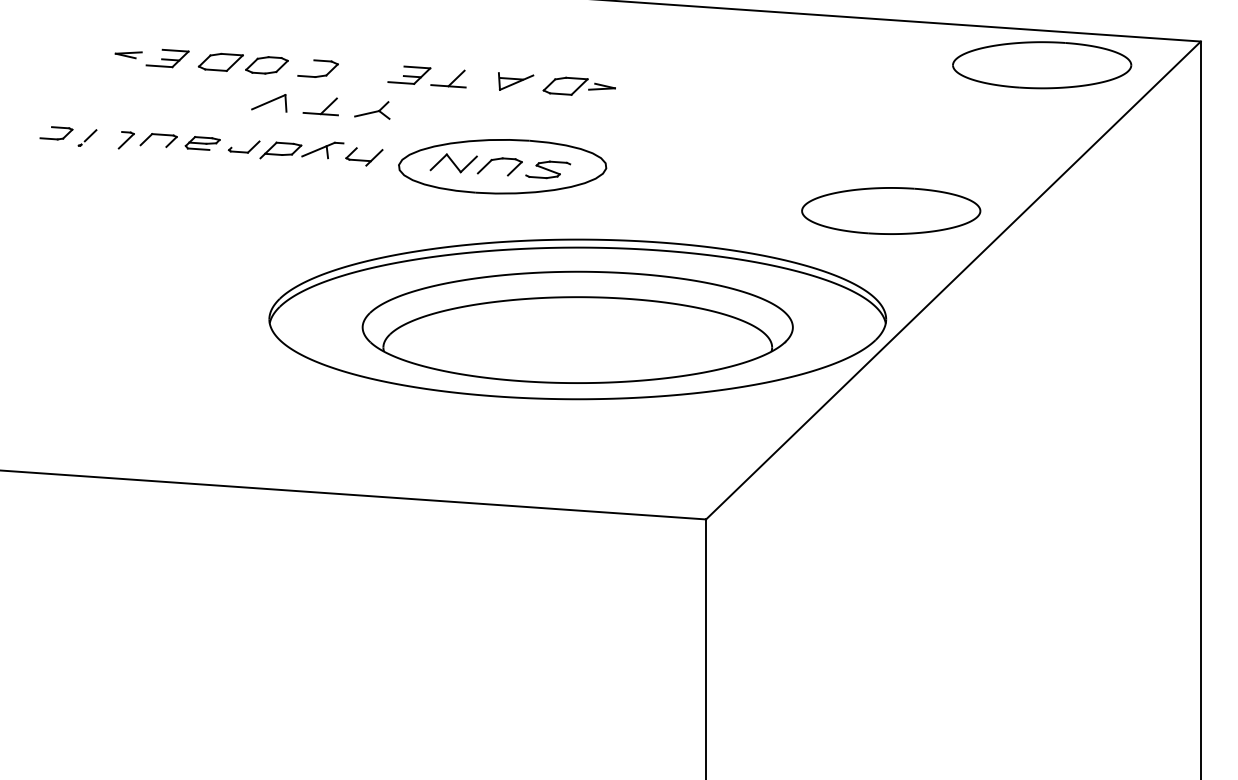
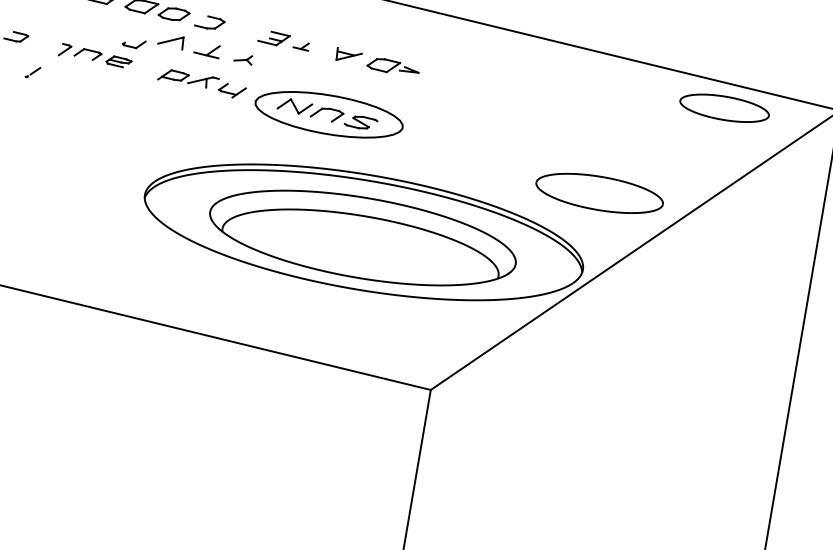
part: (1042, 65) -> (724, 108), size x0.7
part: (448, 78) -> (301, 45), size x0.6
part: (372, 110) -> (243, 59), size x0.7
part: (87, 137) -> (33, 72), moved
part: (243, 146) -> (133, 43), moved

